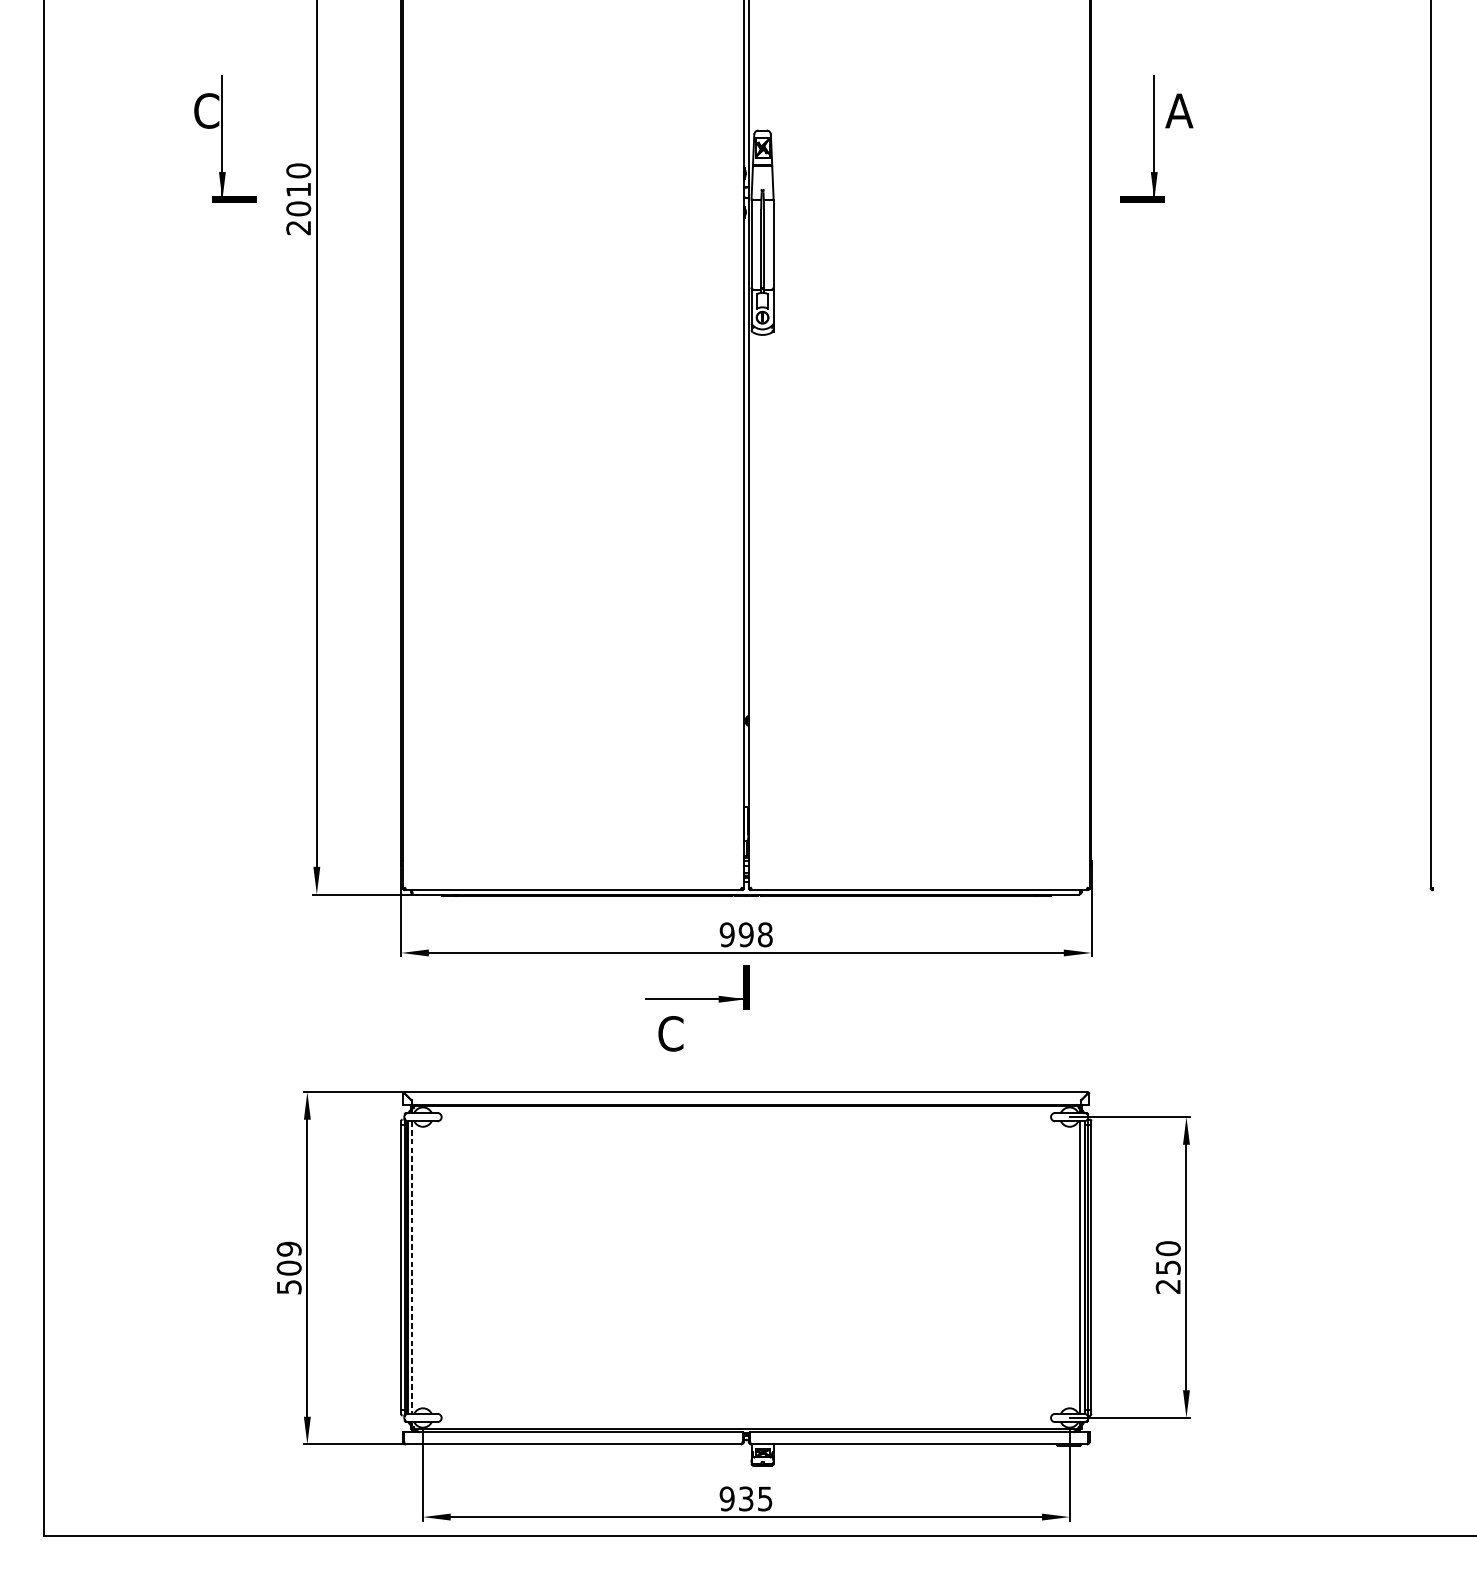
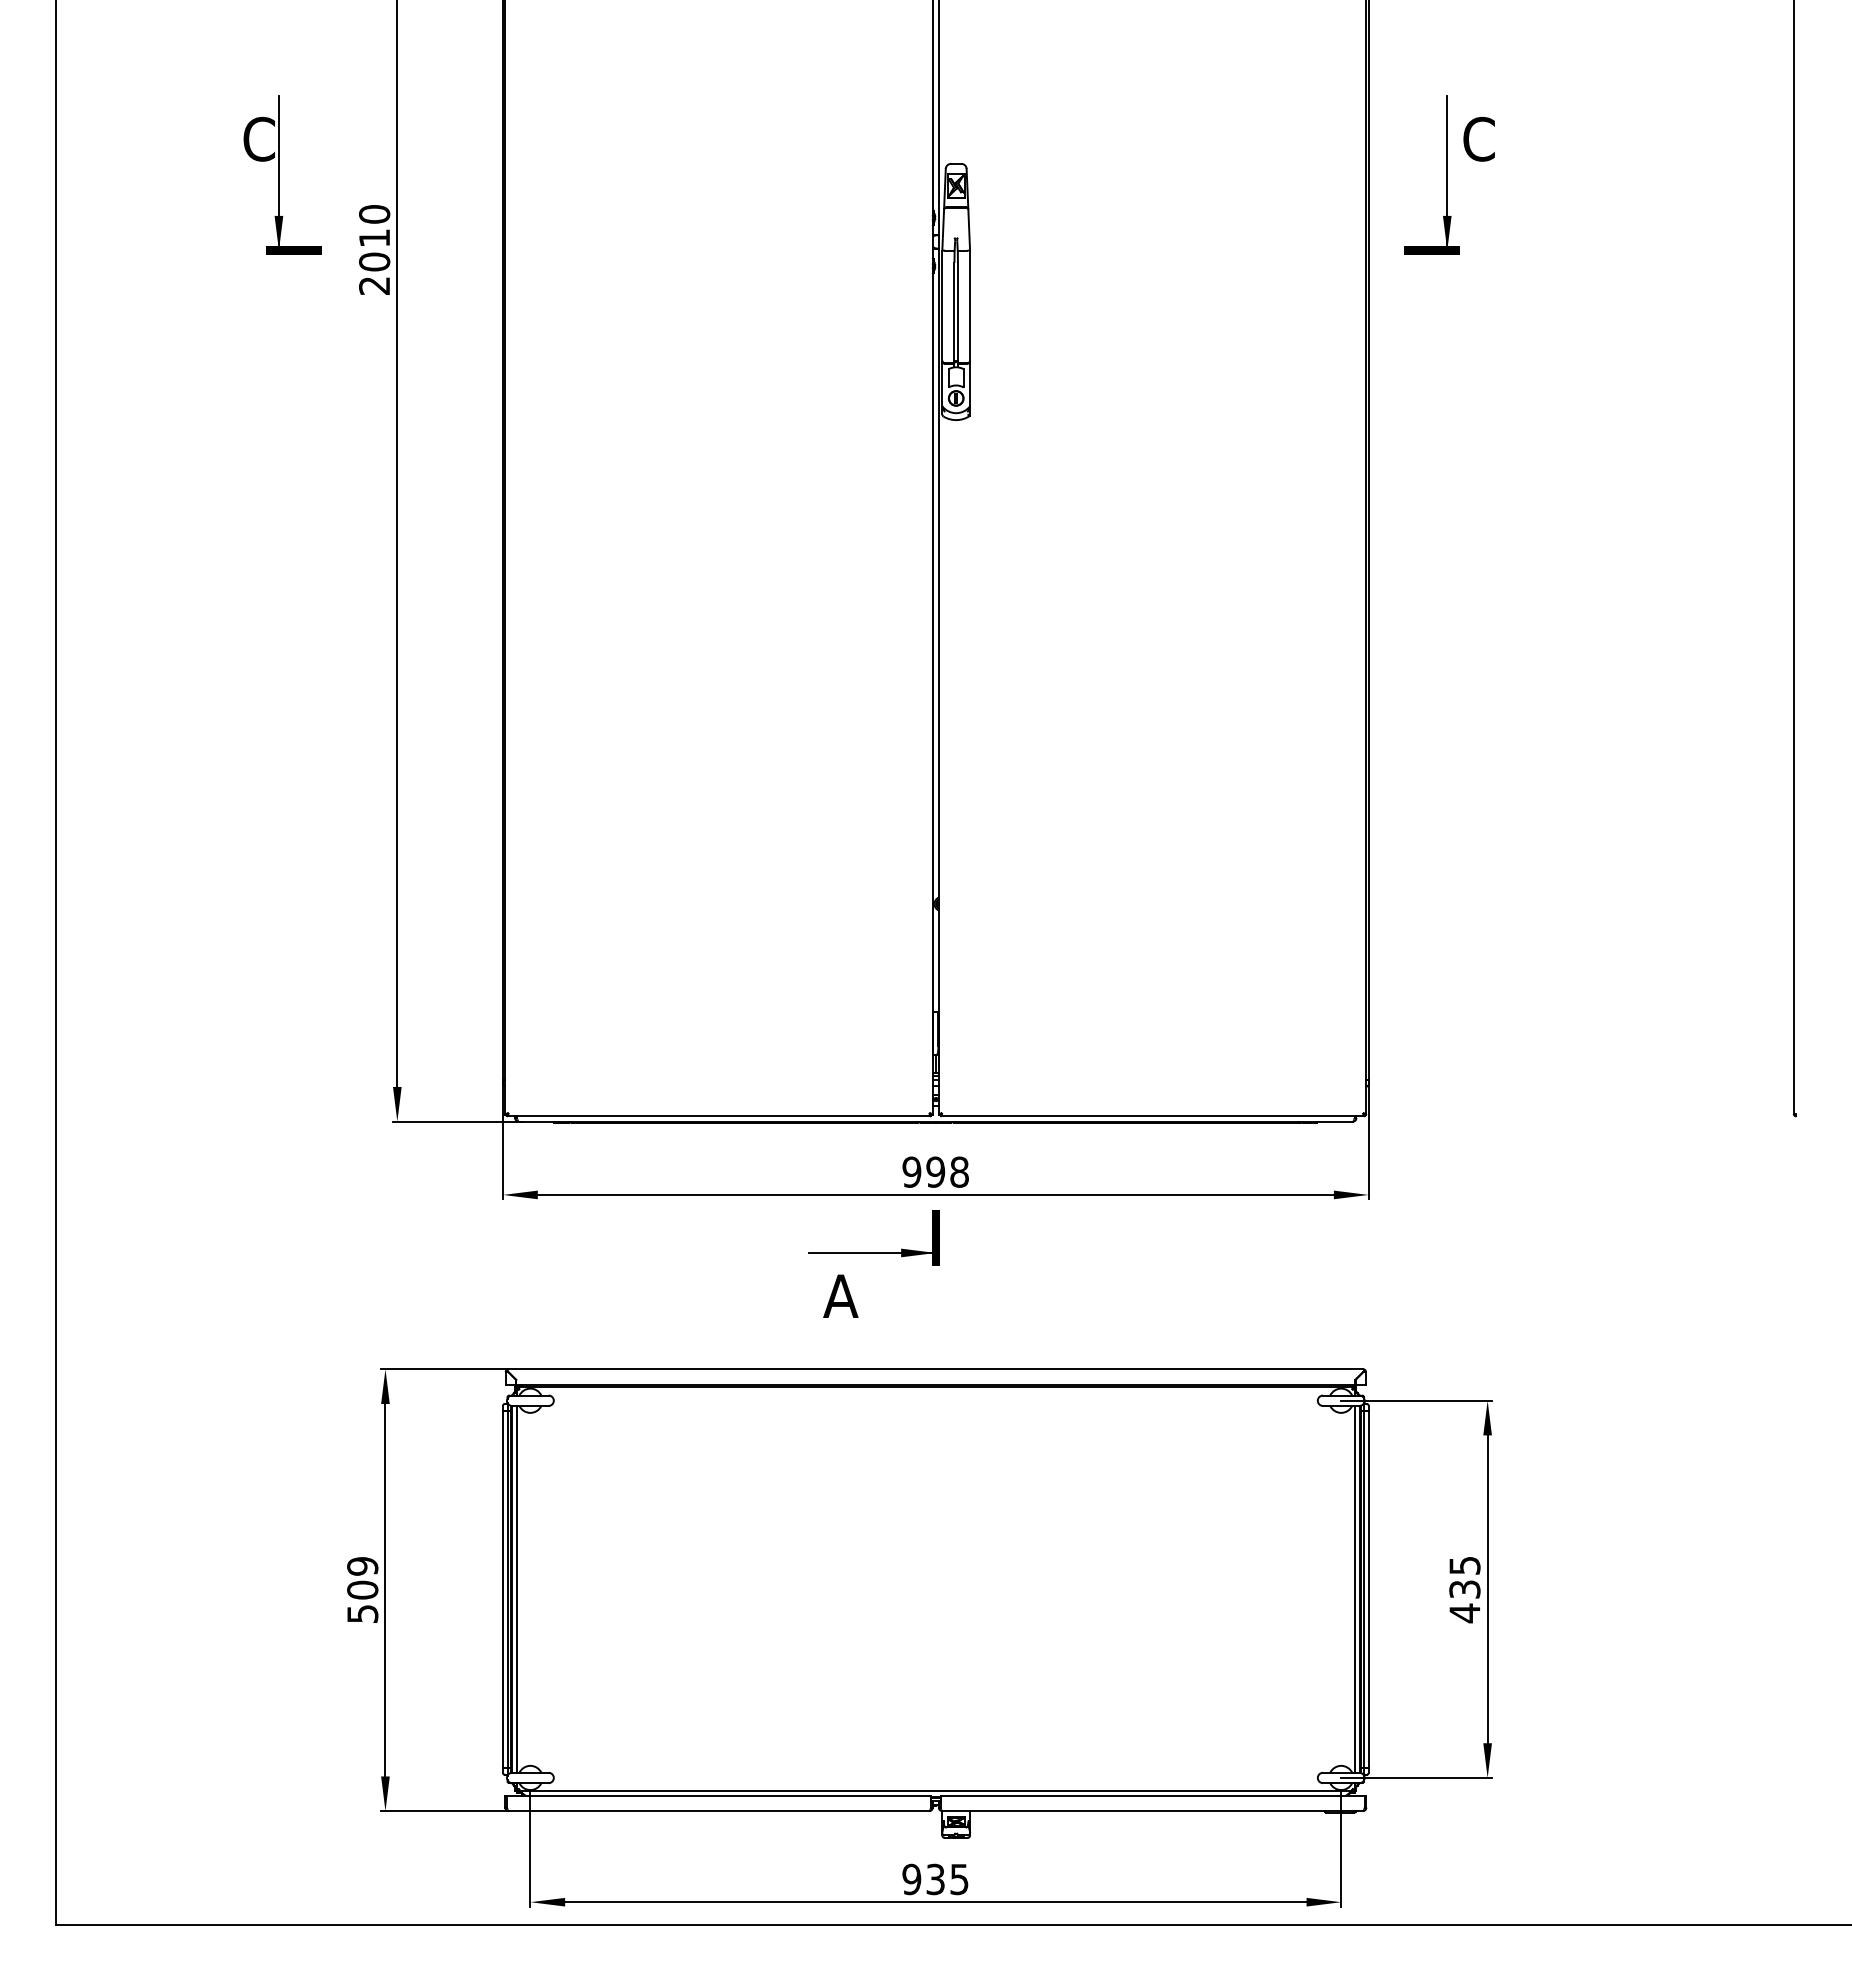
text: (1179, 110) -> (1478, 138), A -> C
text: (670, 1033) -> (840, 1295), C -> A
line: (411, 1267) -> (516, 1589), dashed -> solid
text: (1168, 1267) -> (1464, 1589), 250 -> 435

